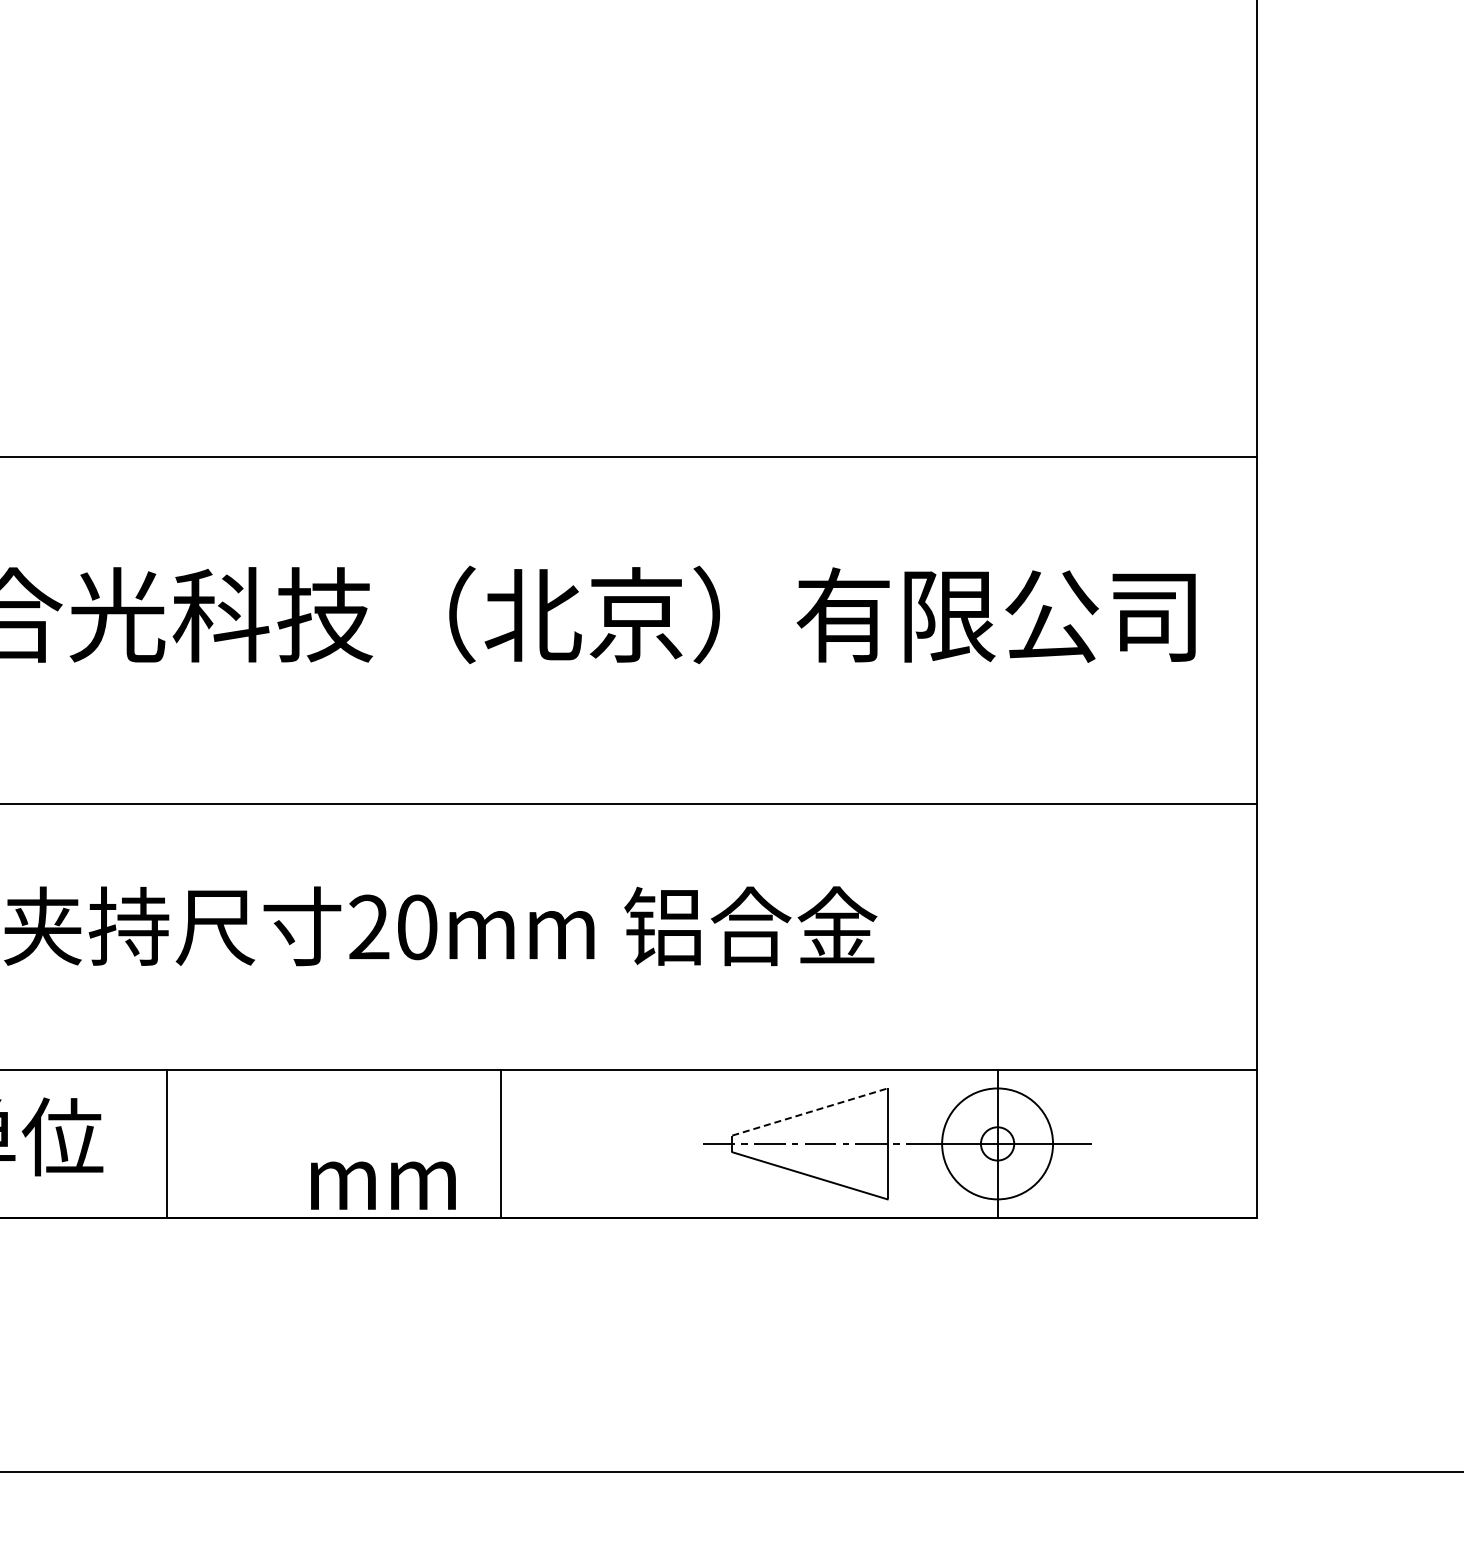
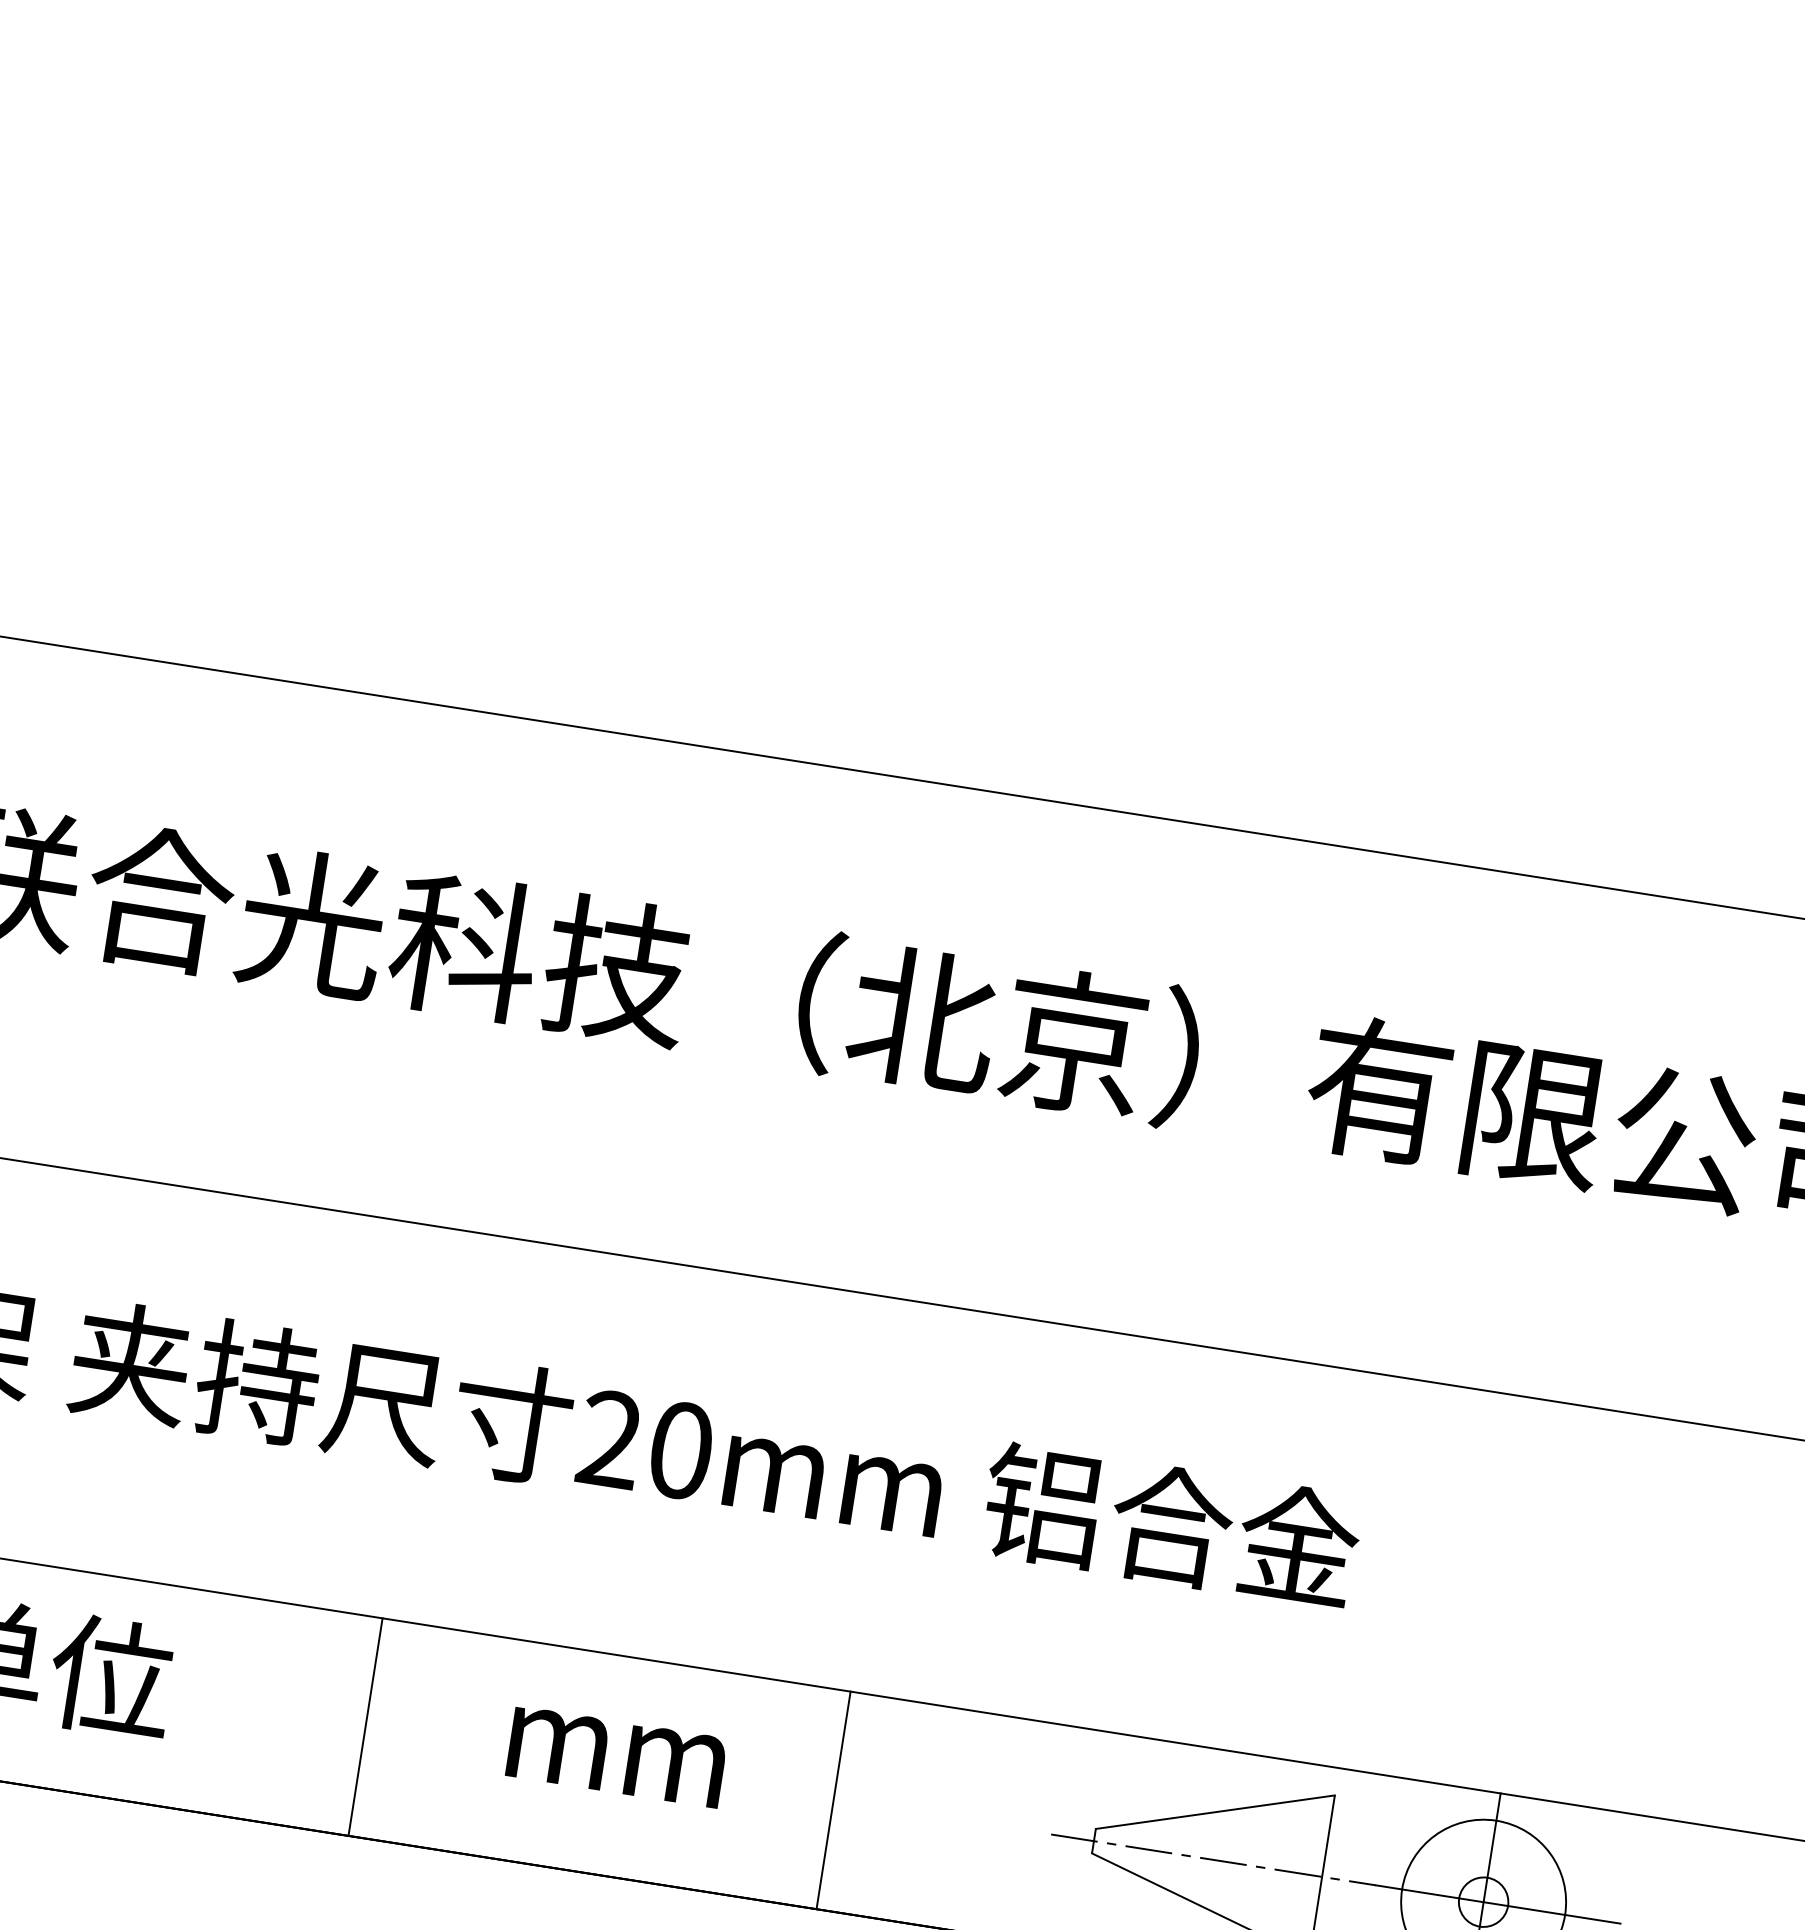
line: (810, 1111) -> (1216, 1811), dashed -> solid
line: (166, 1143) -> (365, 1726), moved
line: (501, 1143) -> (834, 1799), moved
text: (383, 1185) -> (616, 1756), moved

